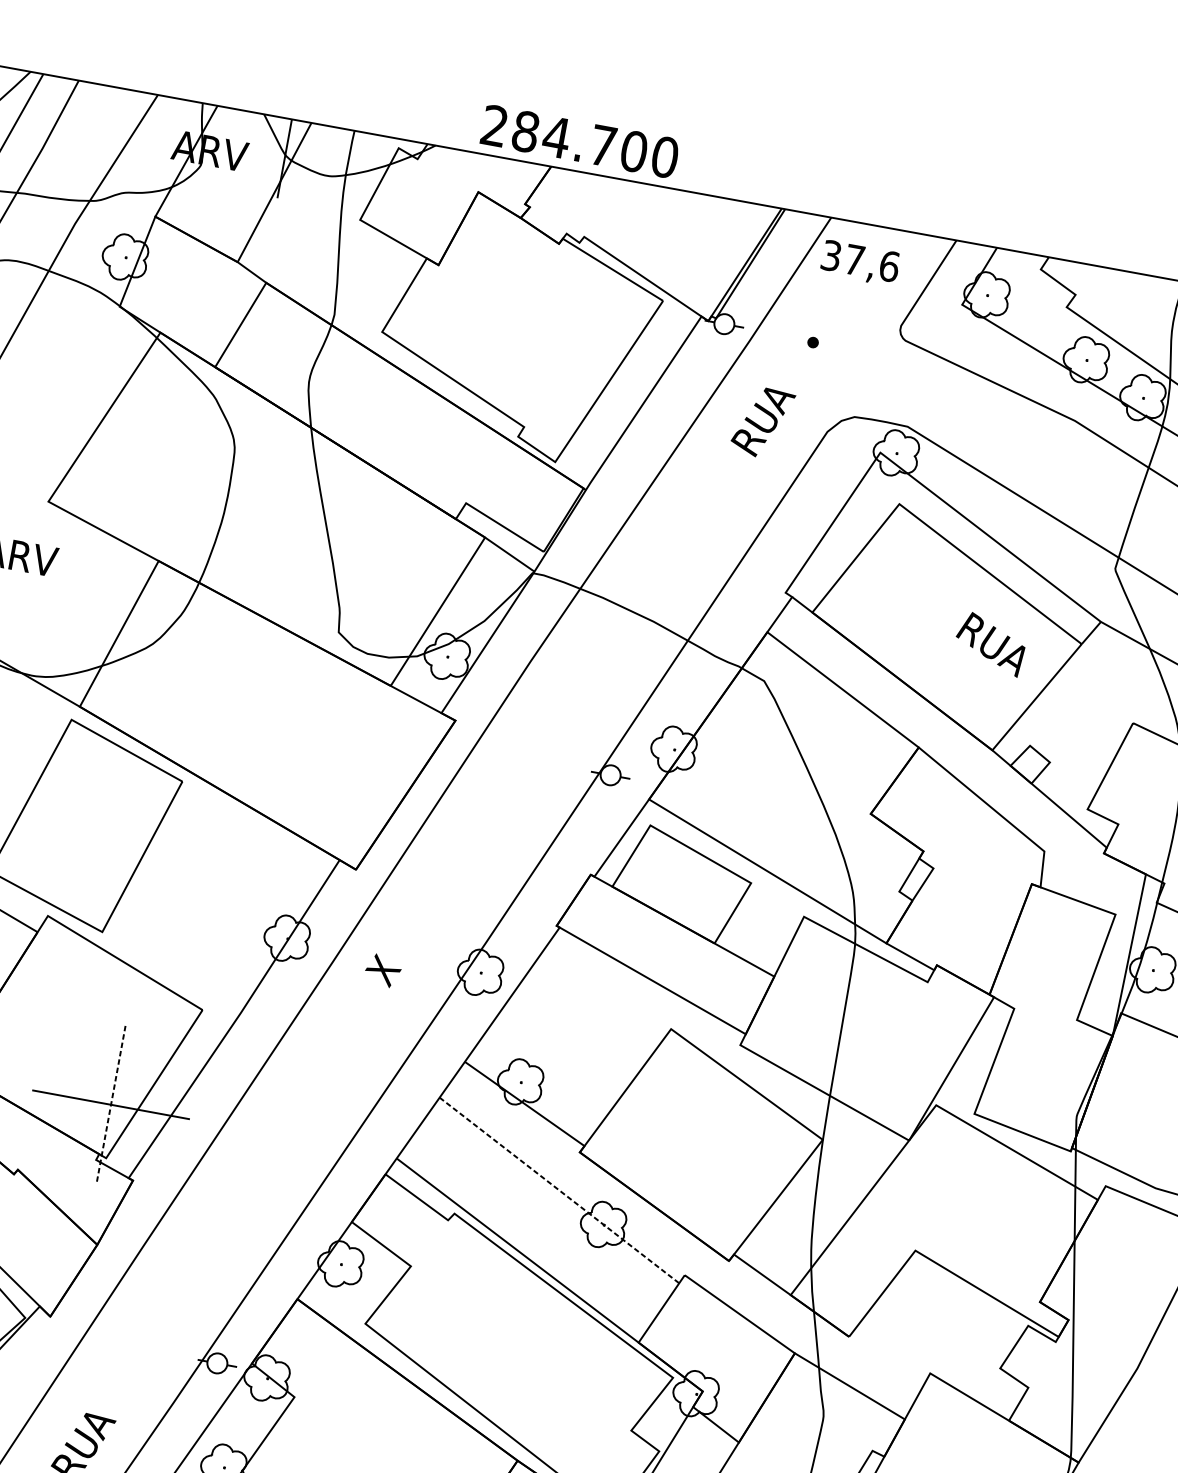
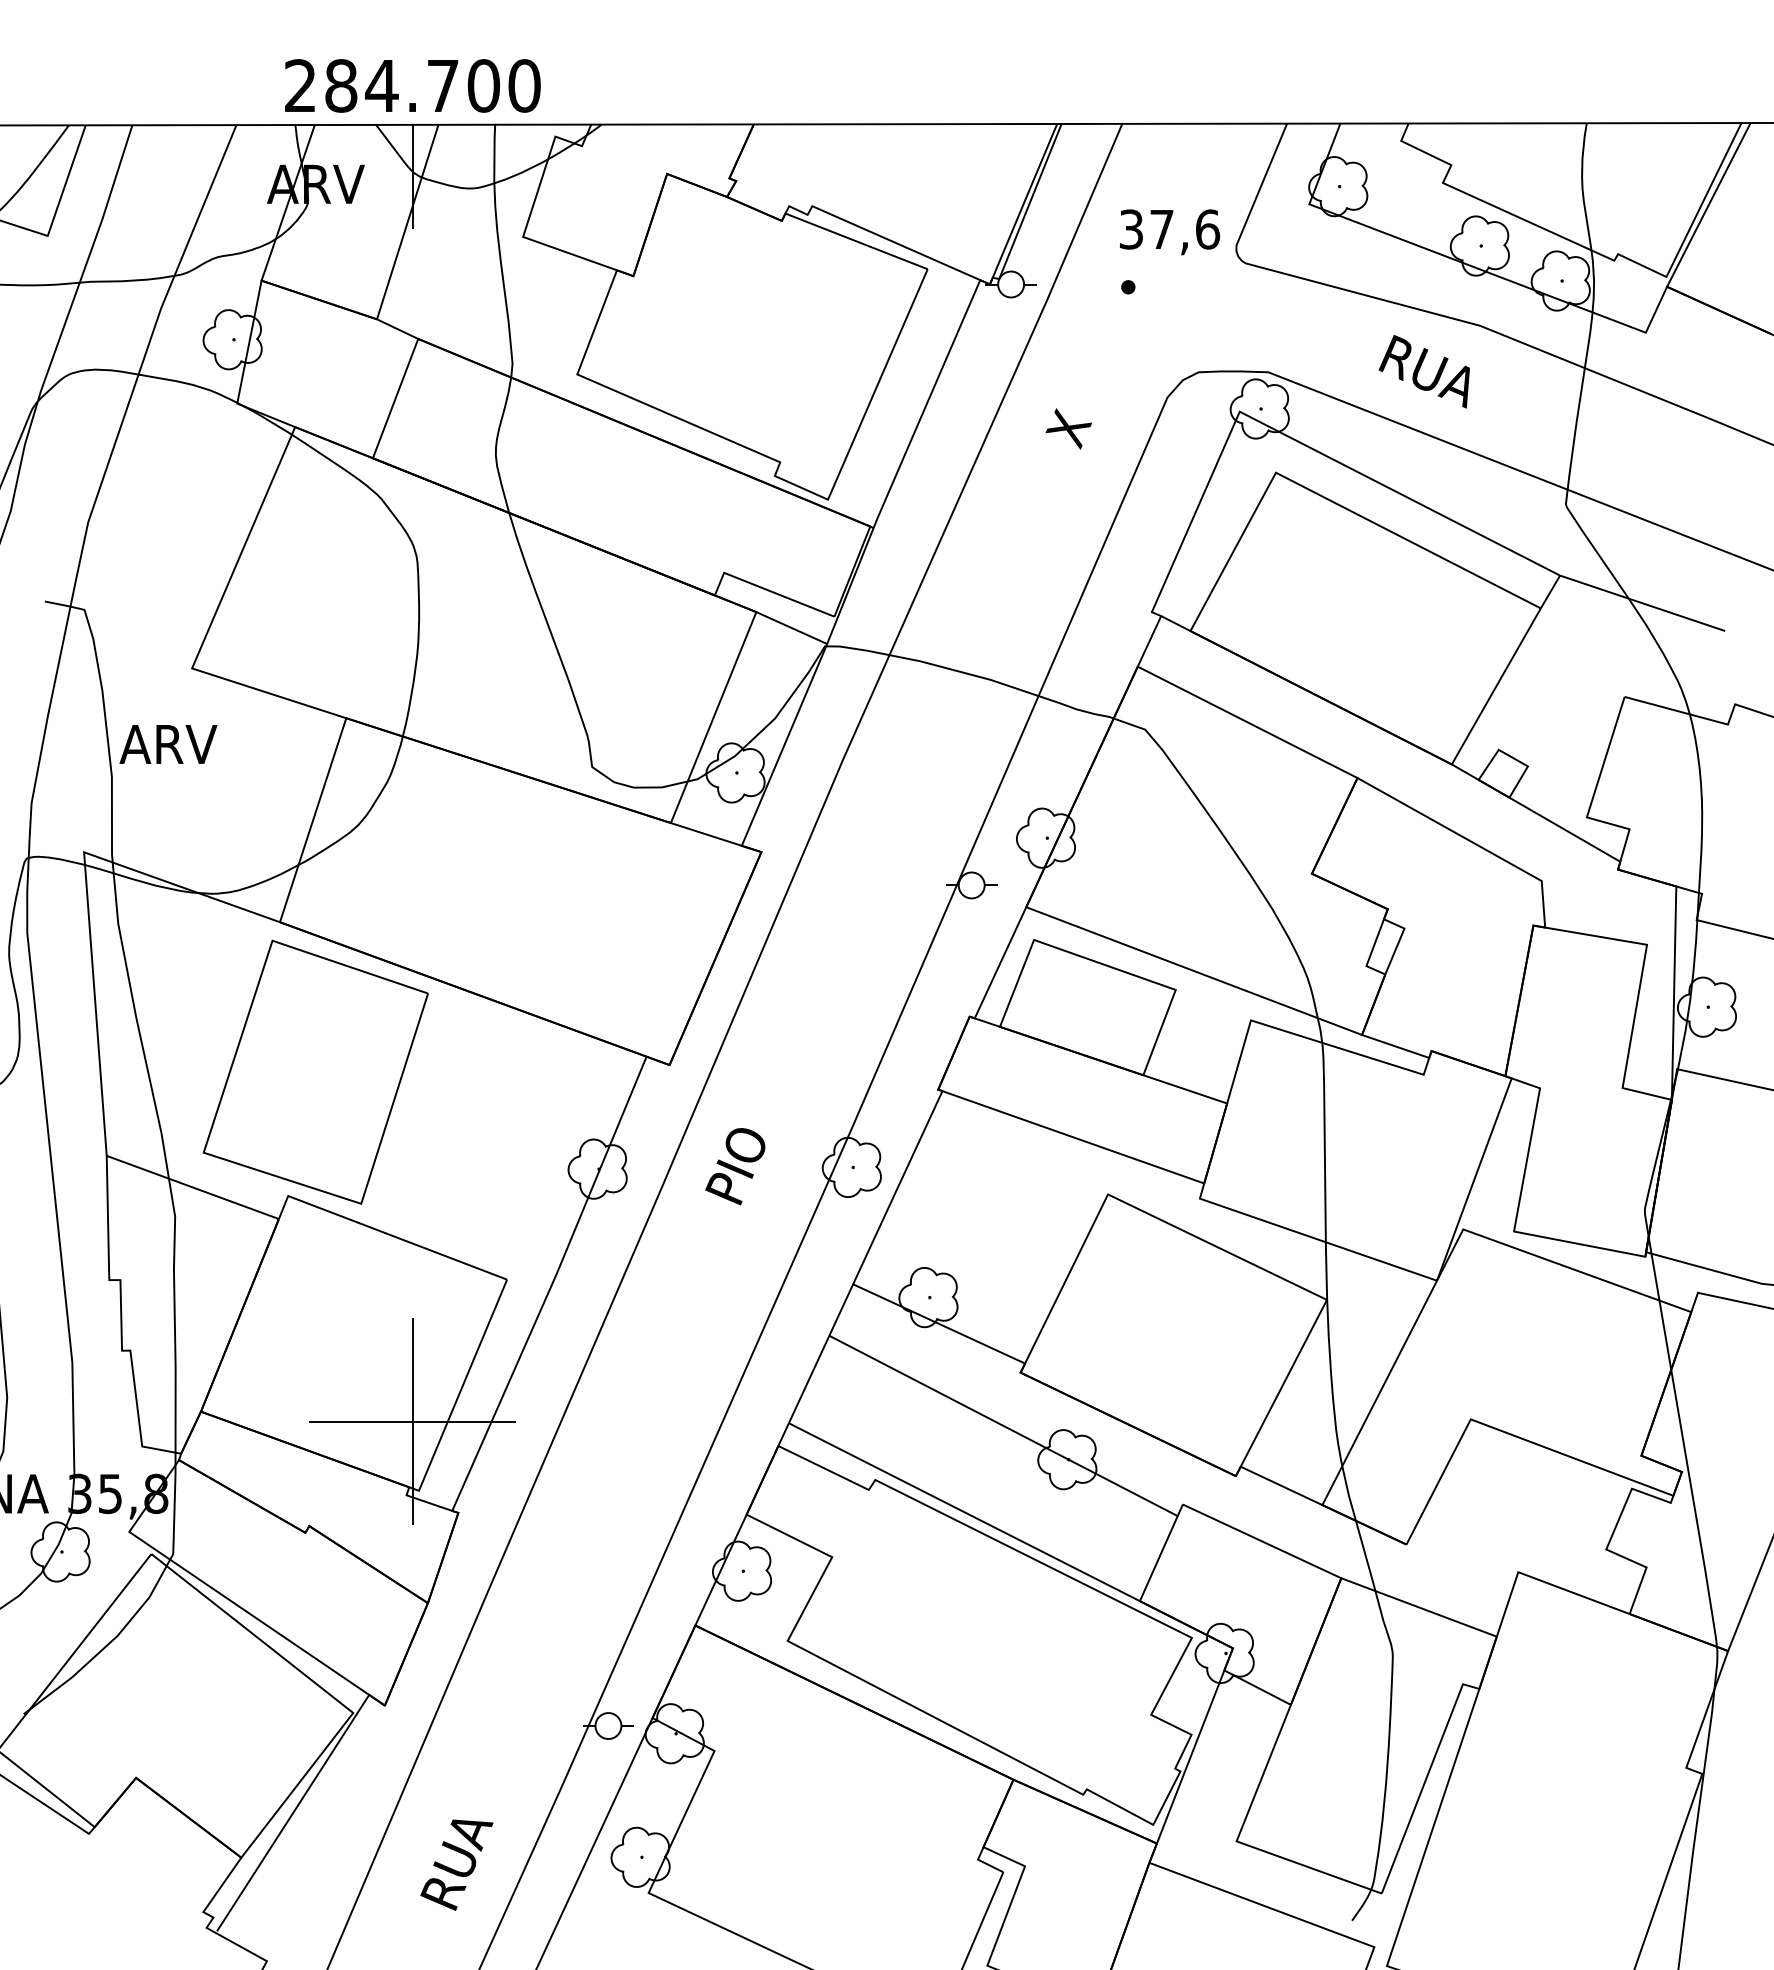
text: (579, 141) -> (412, 85), moved
text: (860, 263) -> (1170, 232), moved
text: (762, 423) -> (1082, 402), RUA -> X
text: (989, 643) -> (1423, 371), moved
text: (390, 957) -> (734, 1168), X -> PIO
line: (110, 1104) -> (412, 1421), dashed -> solid
line: (559, 1190) -> (1003, 1426), dashed -> solid

